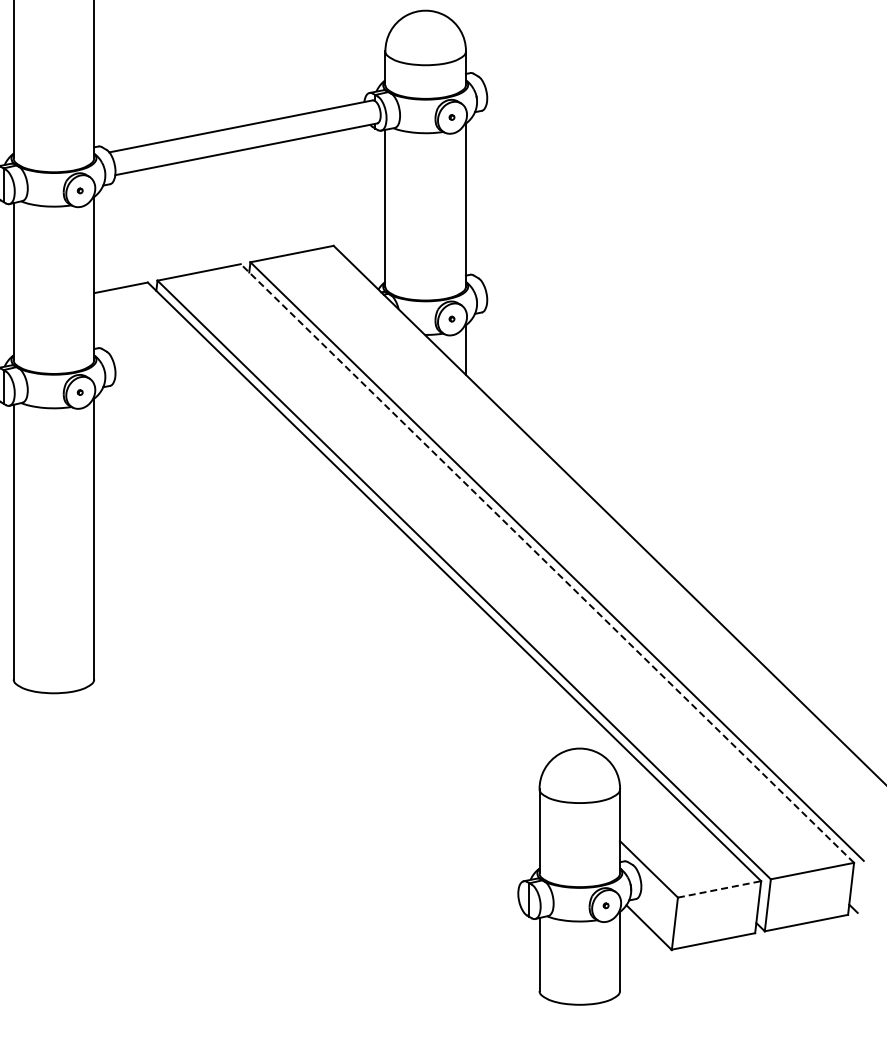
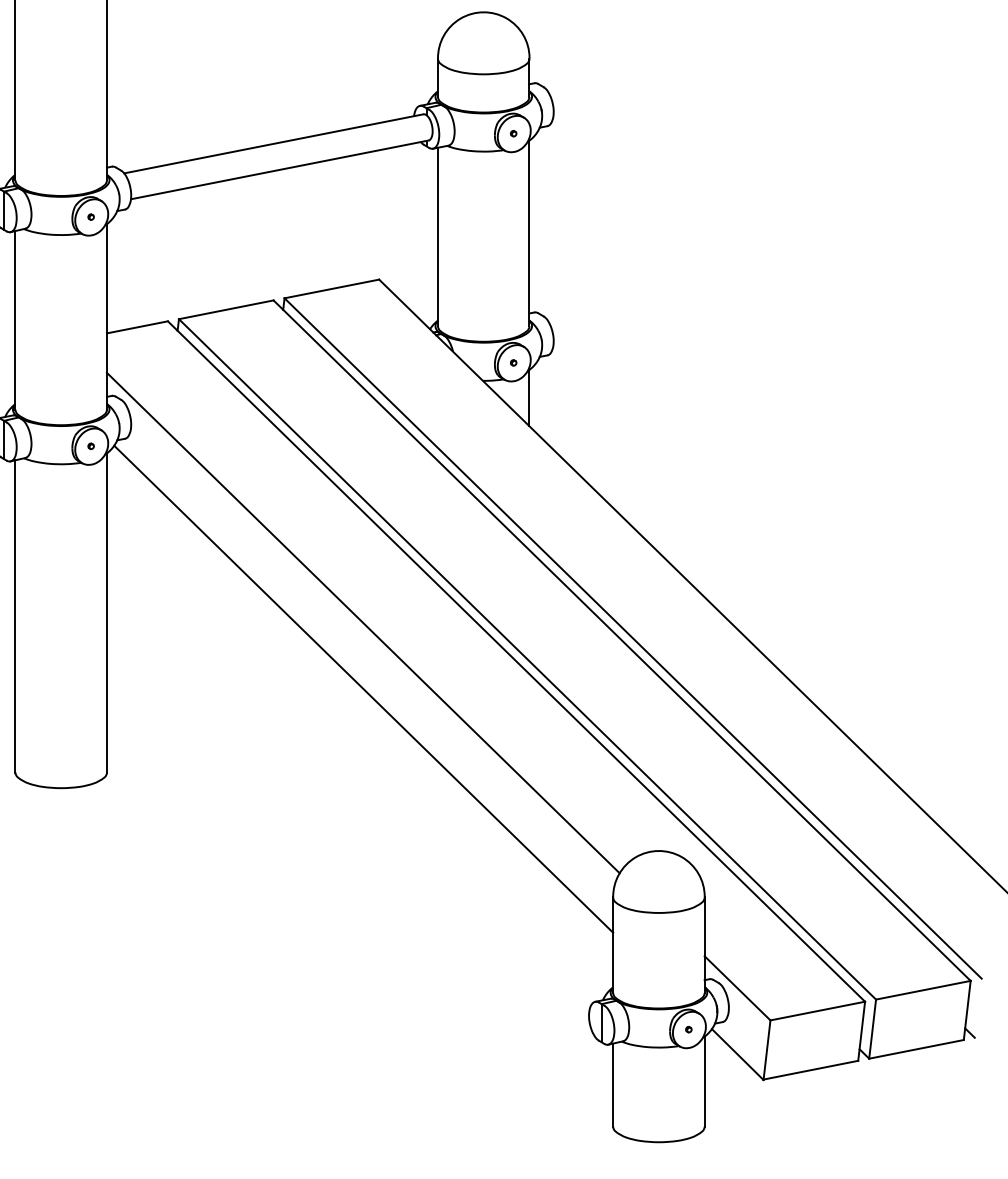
line: (319, 547) -> (363, 622), added
line: (547, 563) -> (622, 640), dashed -> solid
line: (319, 606) -> (363, 689), added
line: (720, 889) -> (818, 1011), dashed -> solid

